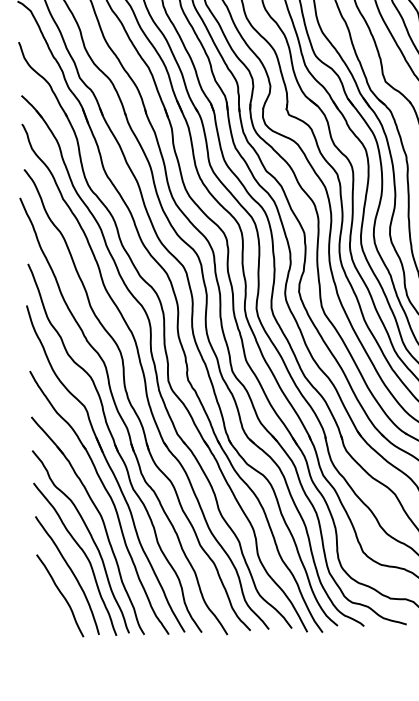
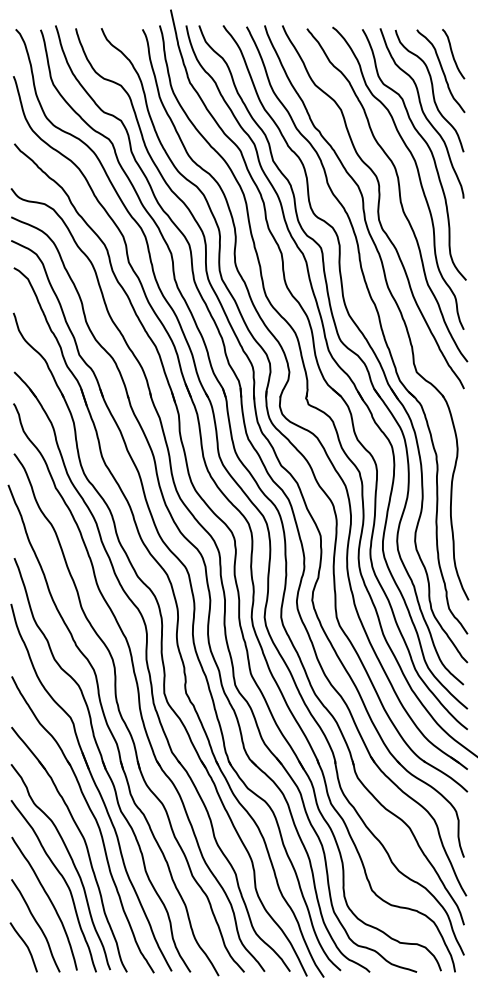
curve: (51, 614) -> (25, 945), added

